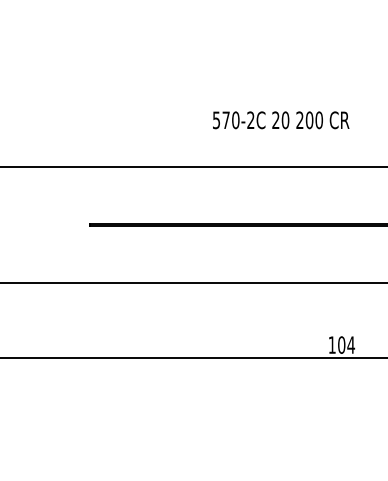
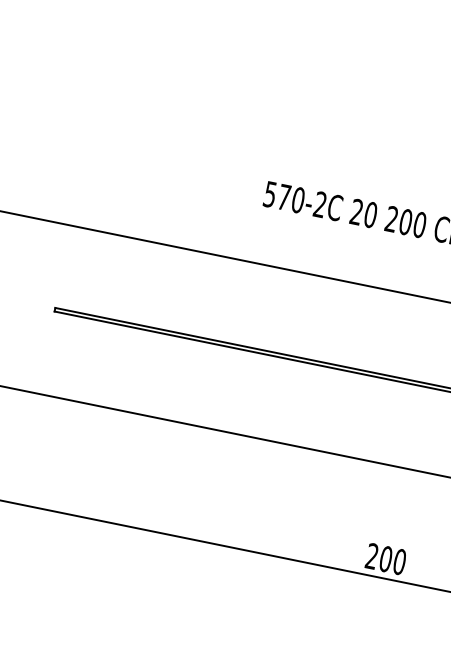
text: (341, 344) -> (385, 558), 104 -> 200

